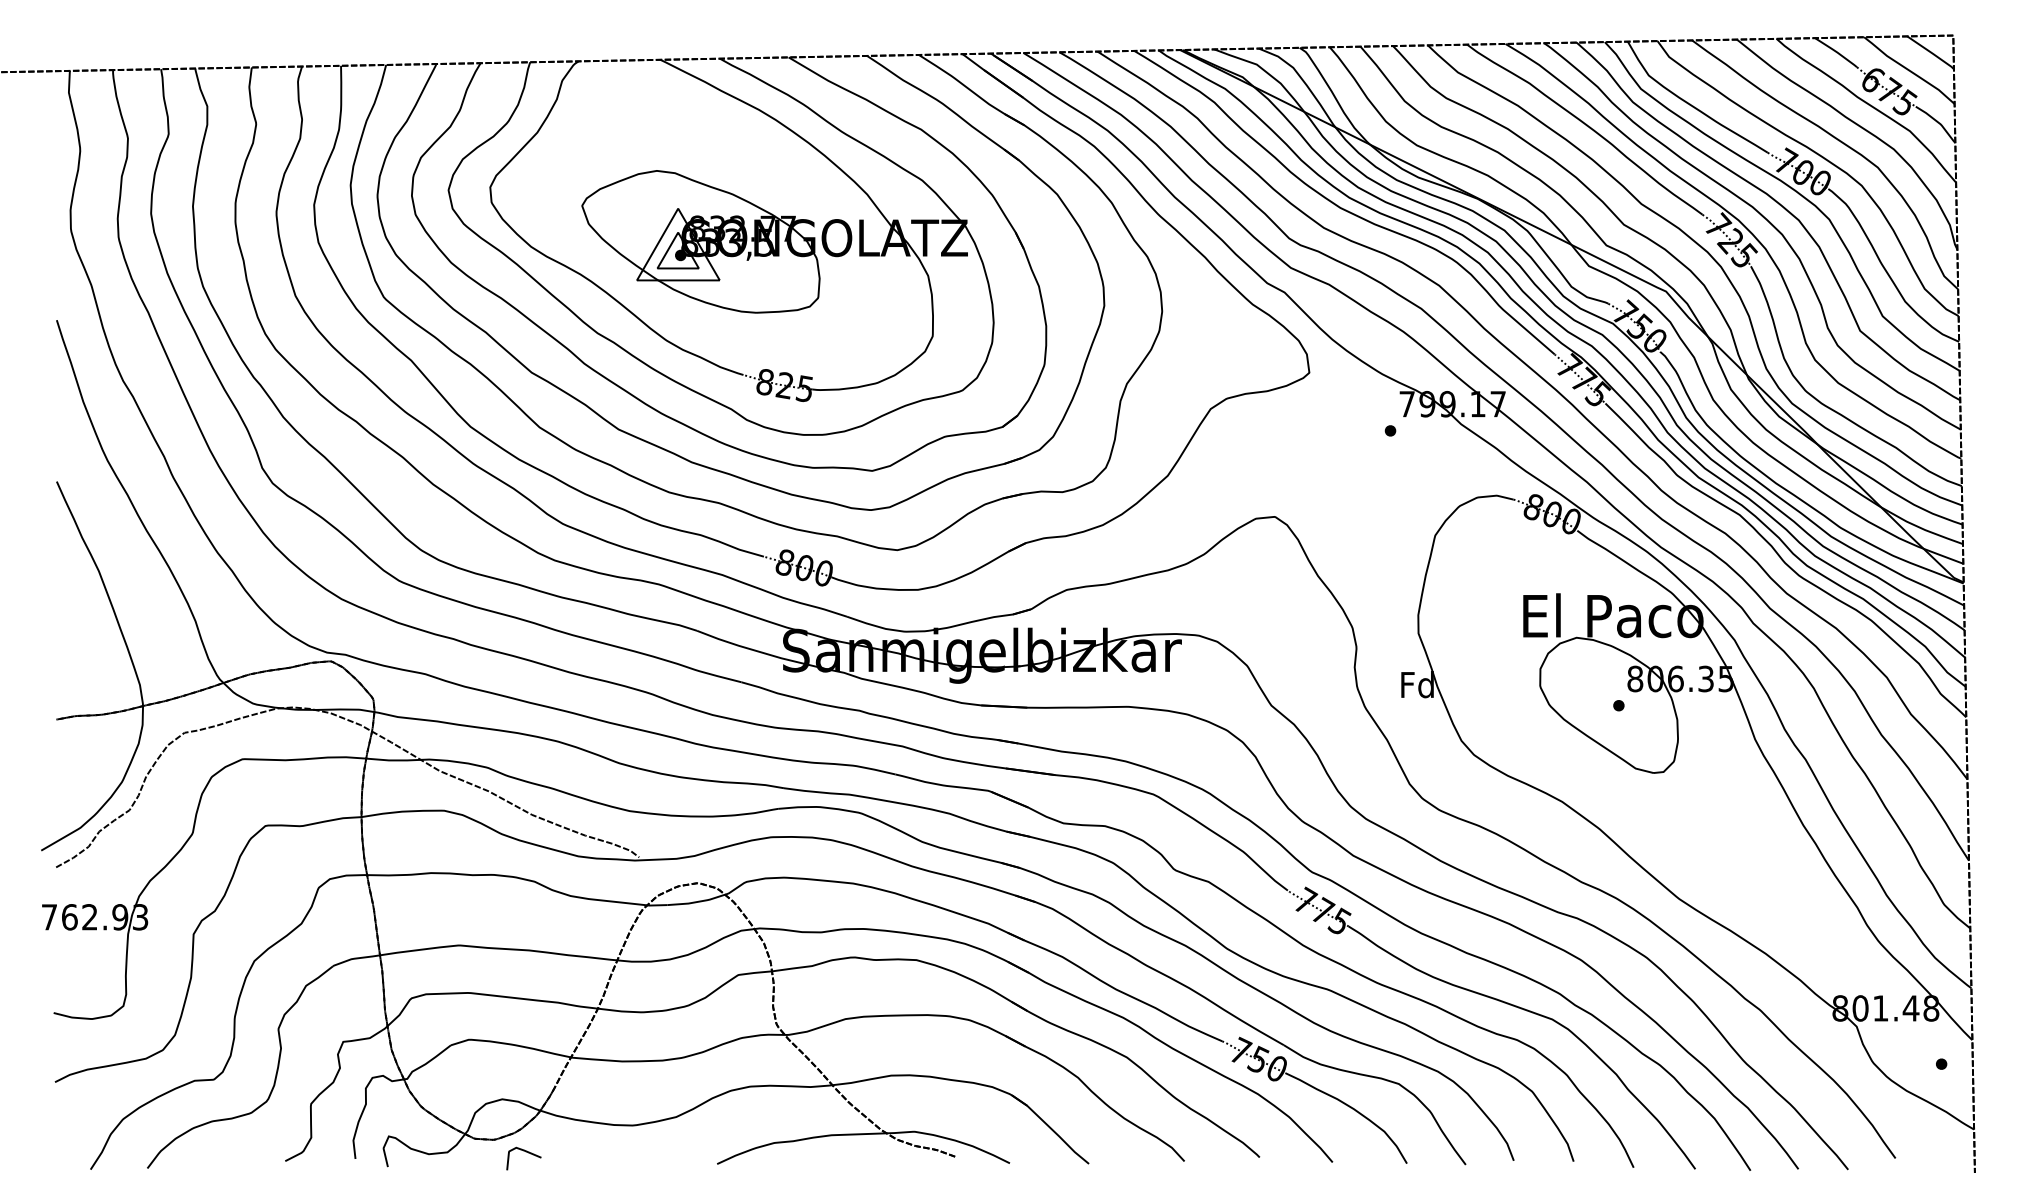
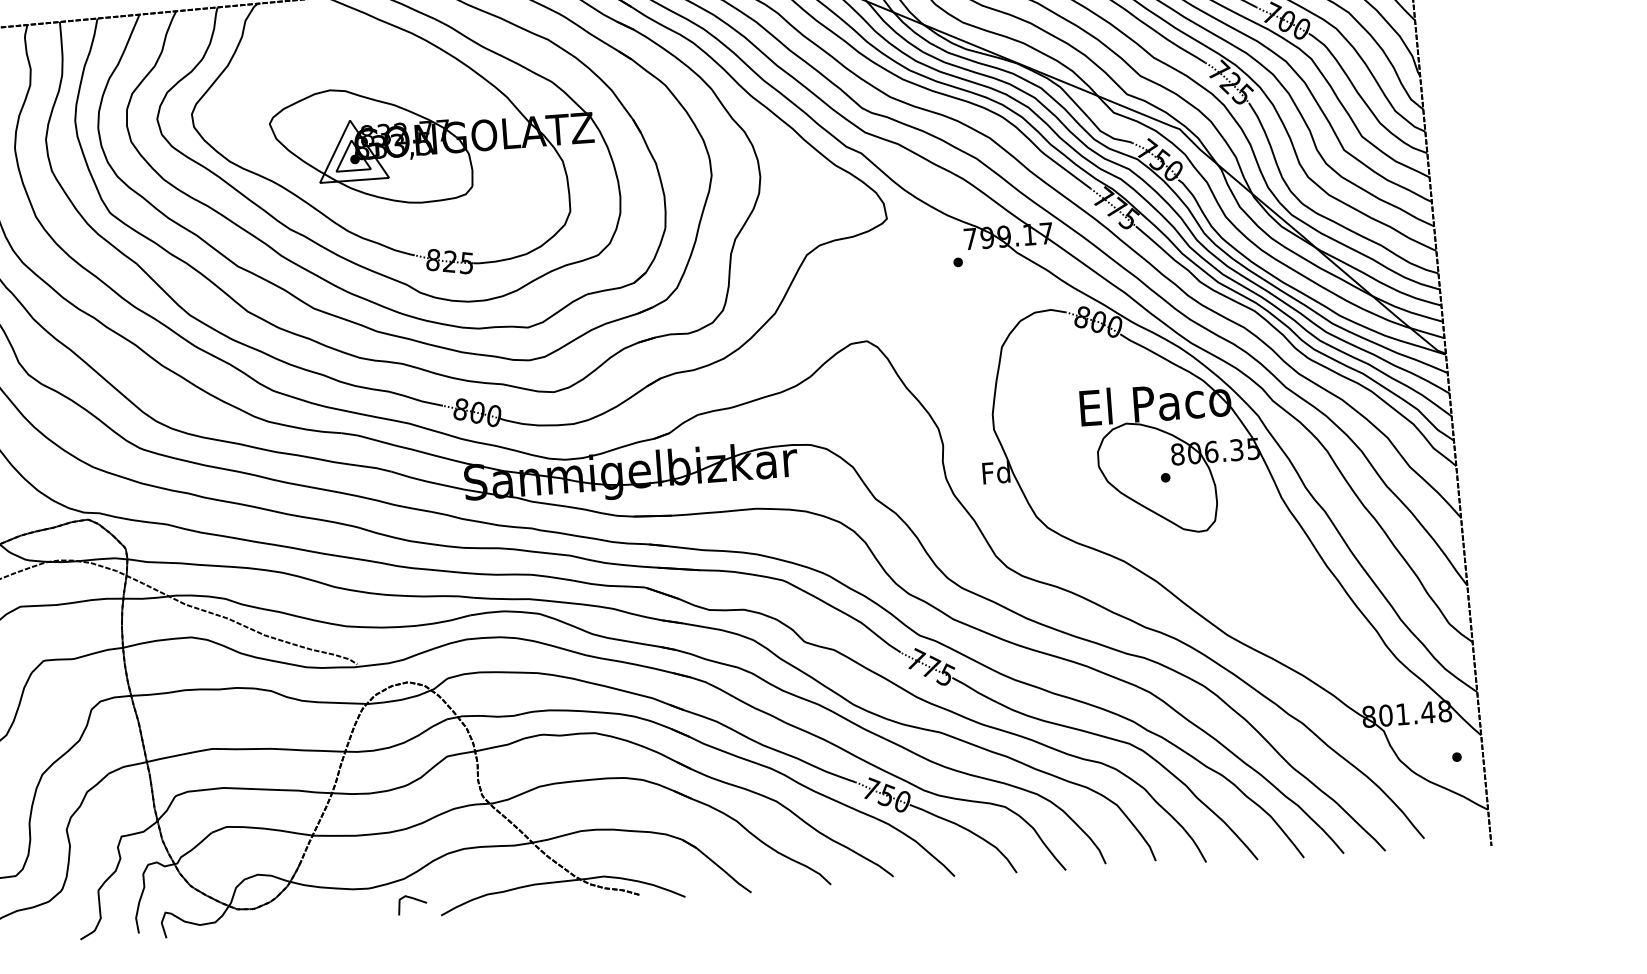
curve: (525, 1152) -> (413, 899), moved

